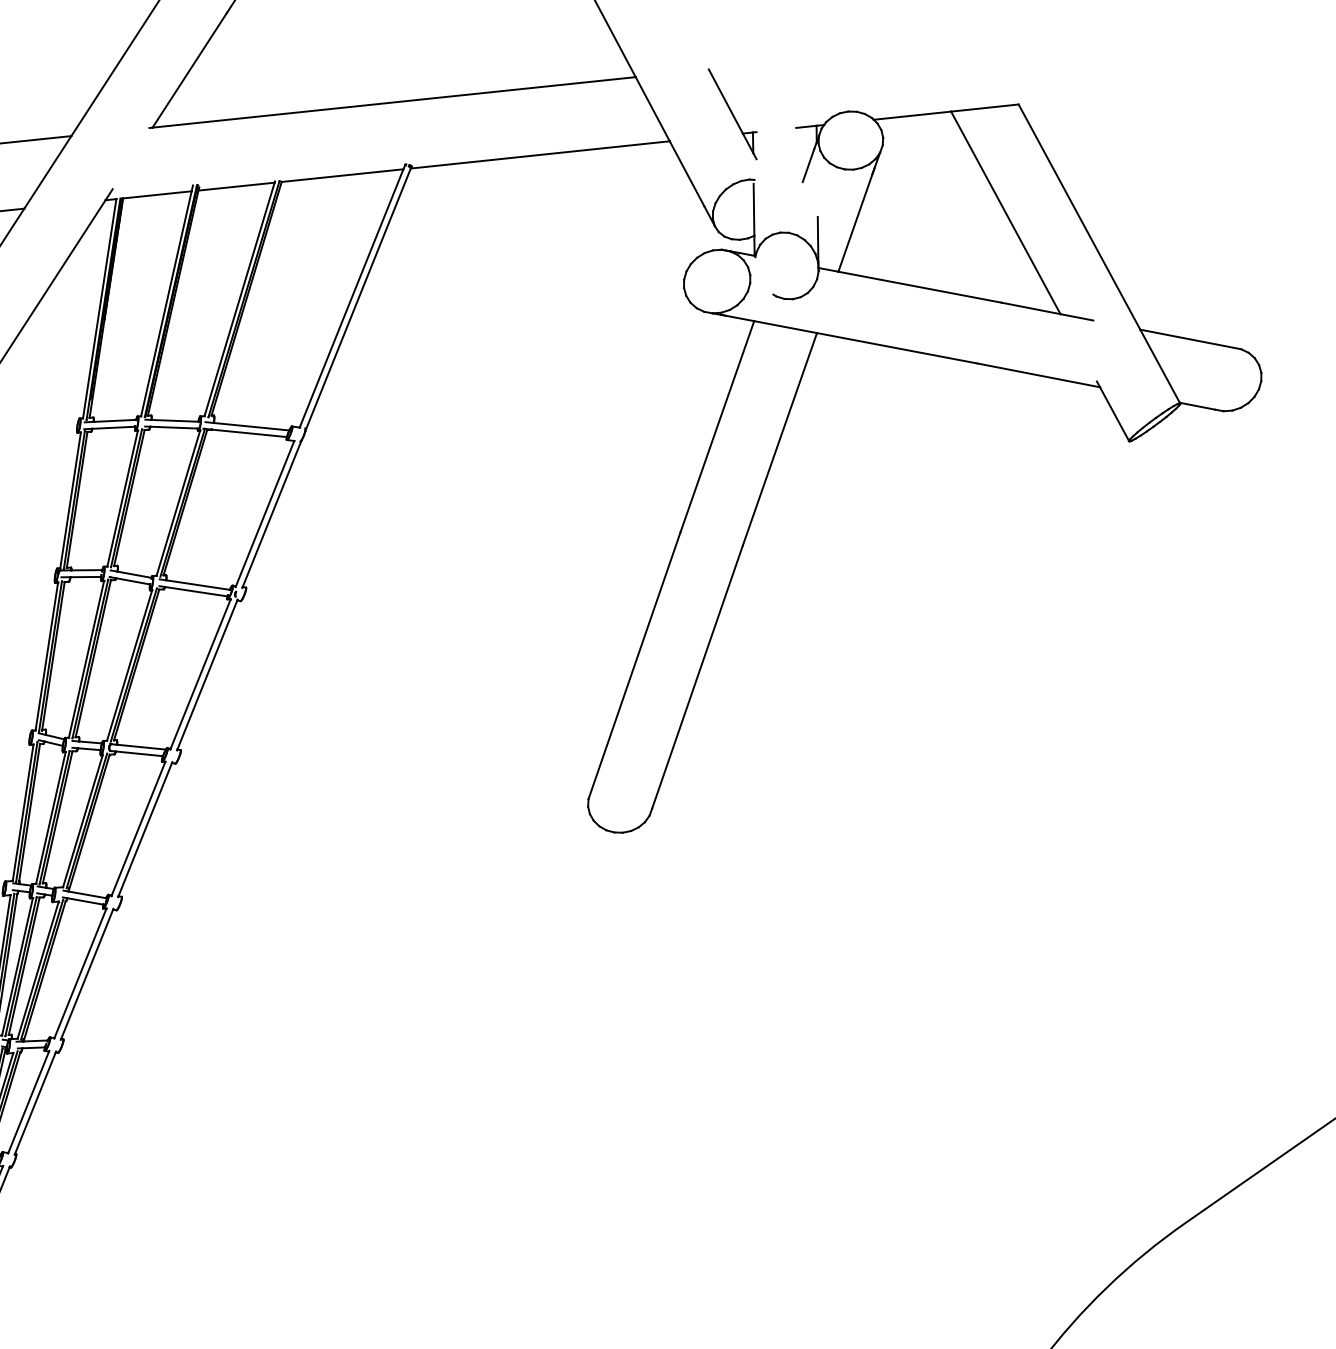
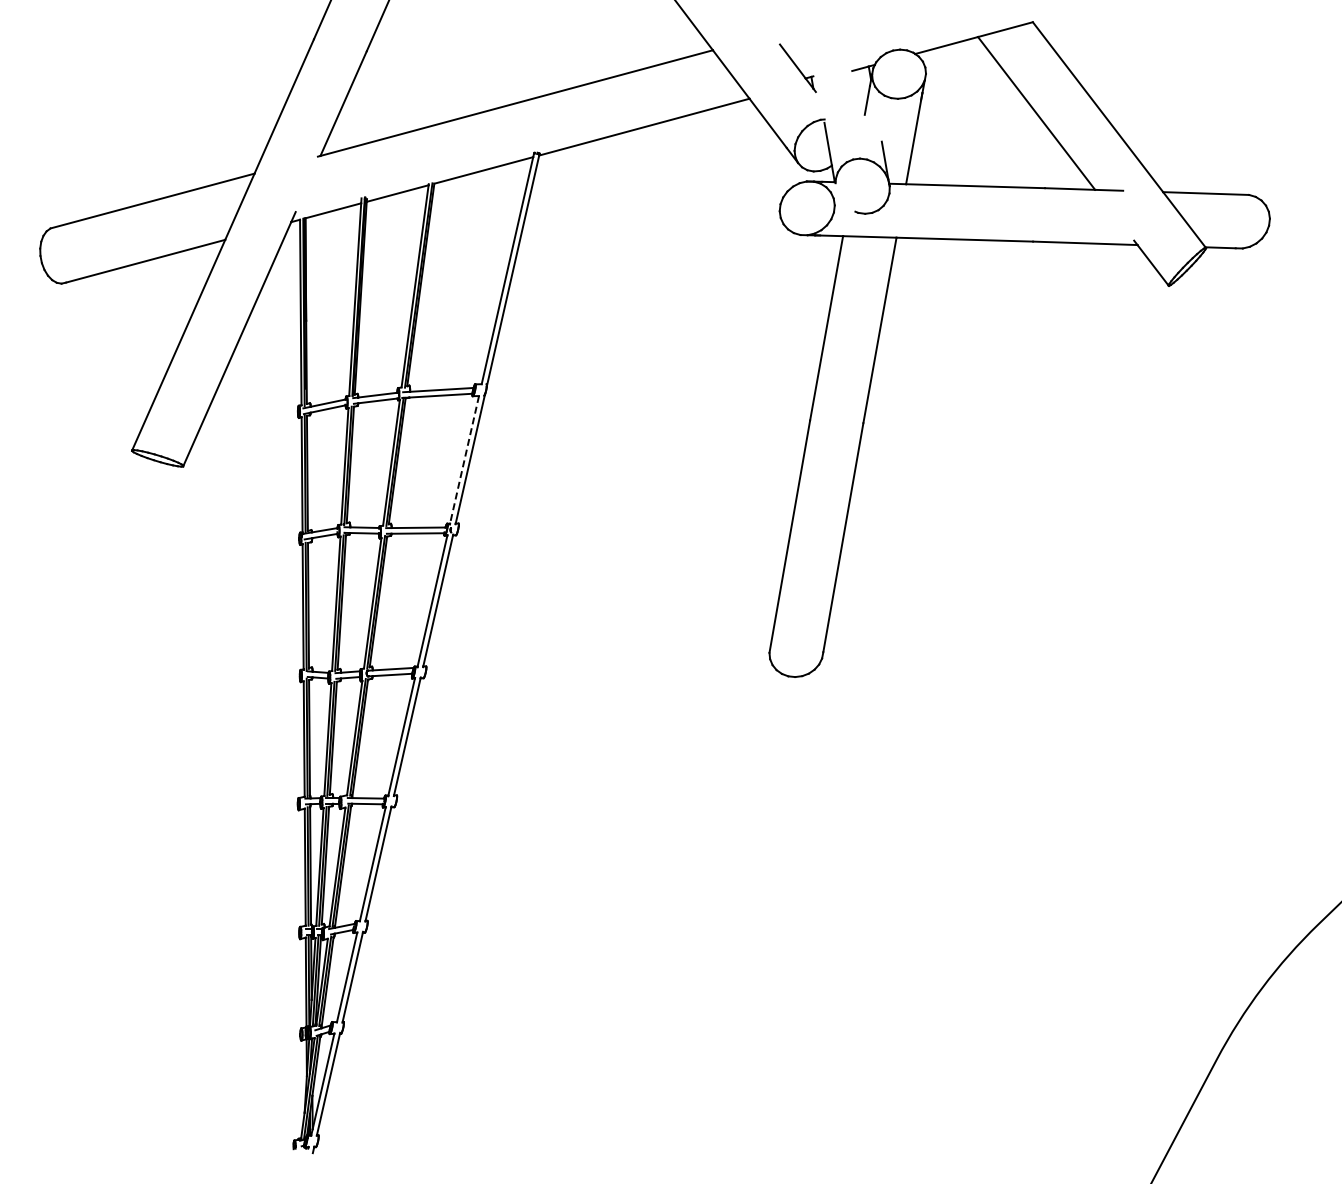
part: (732, 114) -> (797, 68), size x0.7
line: (264, 514) -> (464, 460), solid -> dashed

